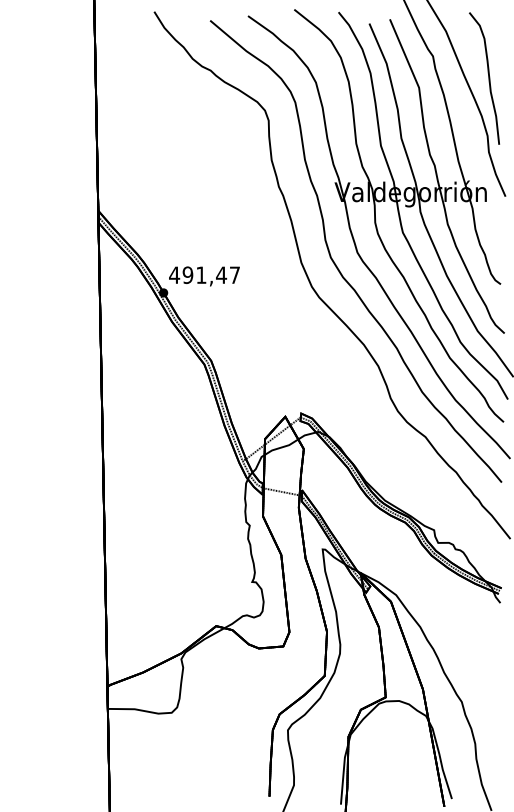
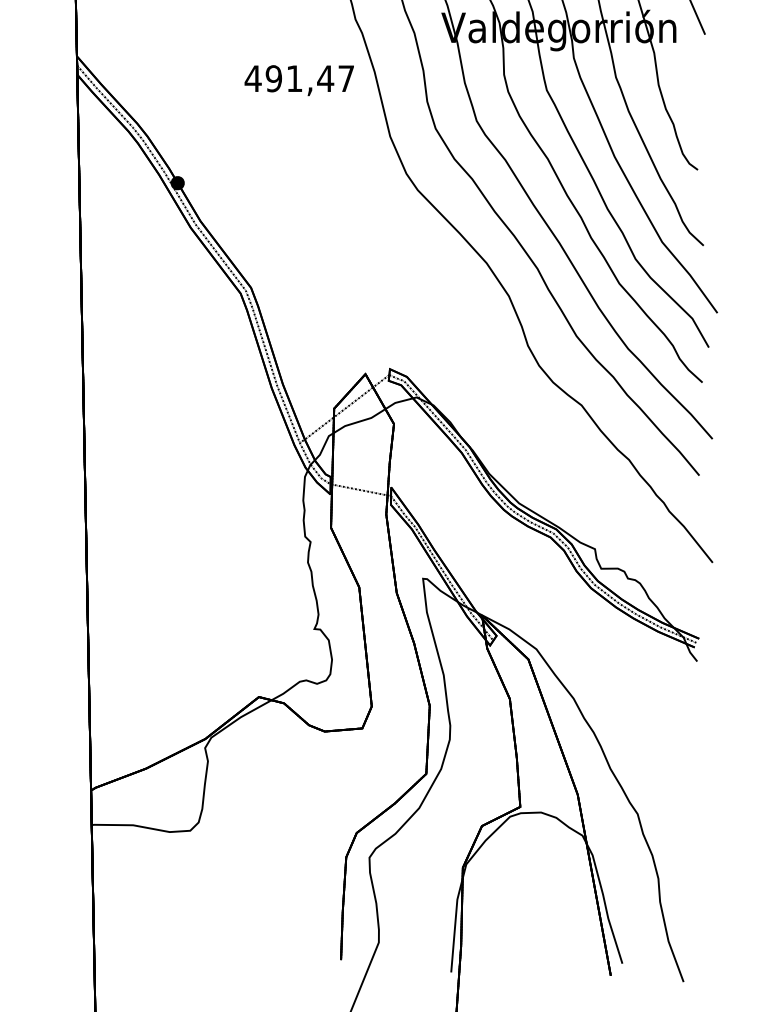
text: (204, 276) -> (299, 80), moved

